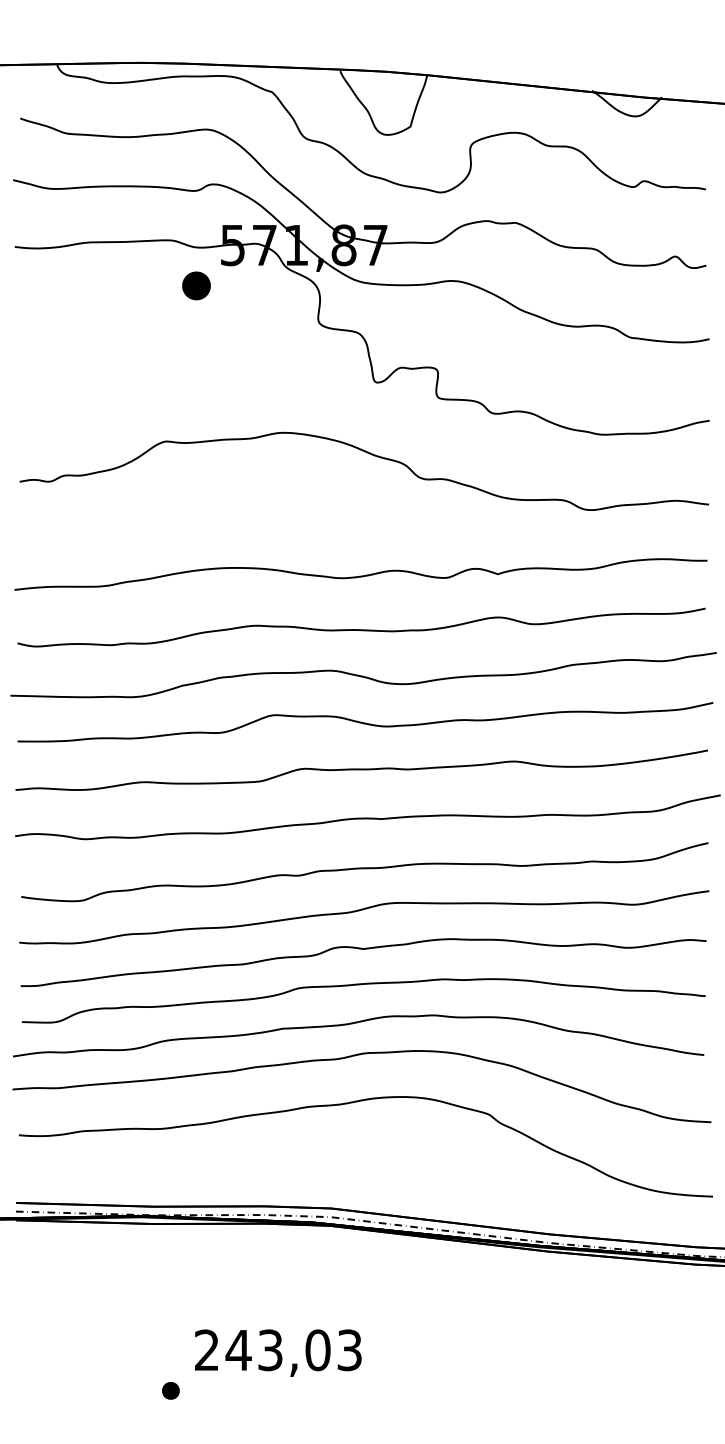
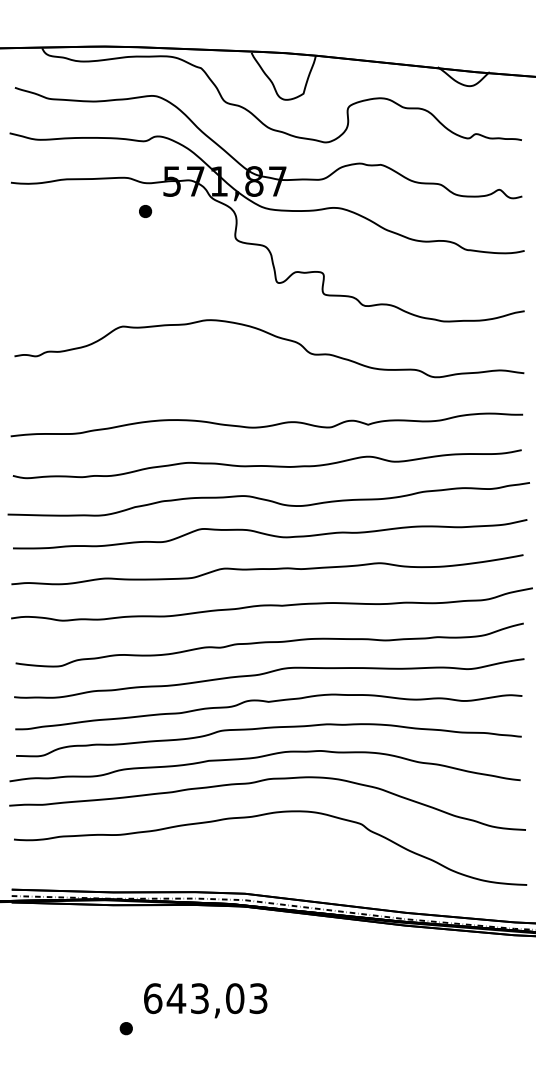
part: (196, 285) -> (145, 211), size x0.62
text: (207, 1350) -> (153, 998), 243,03 -> 643,03

